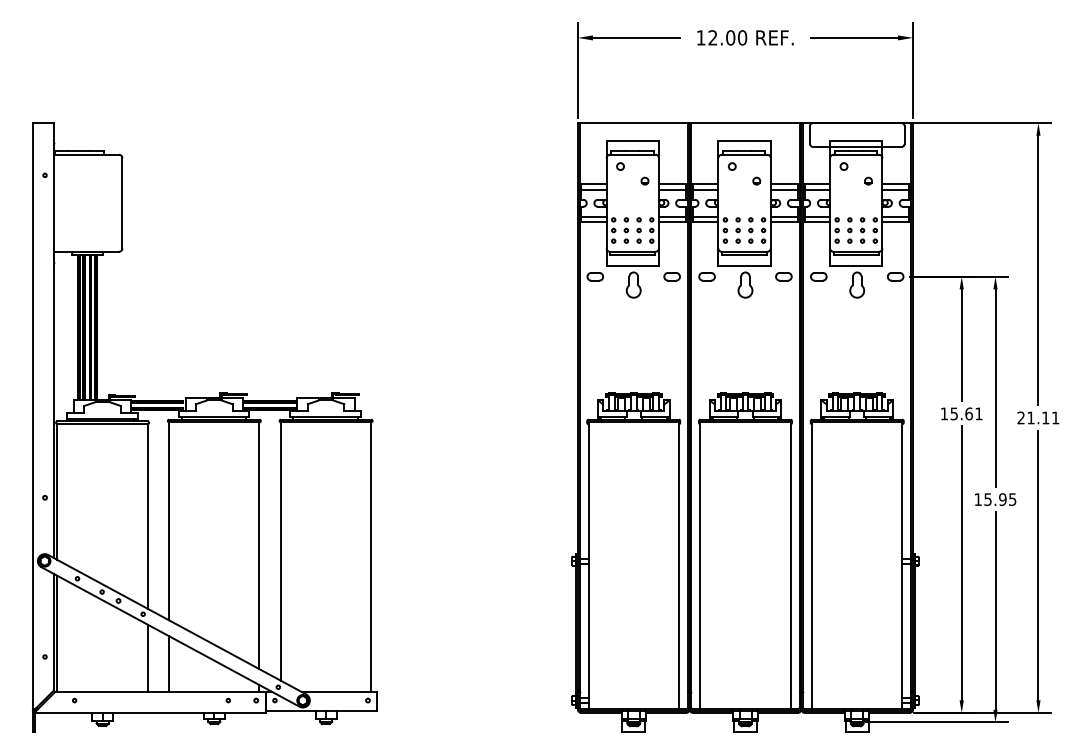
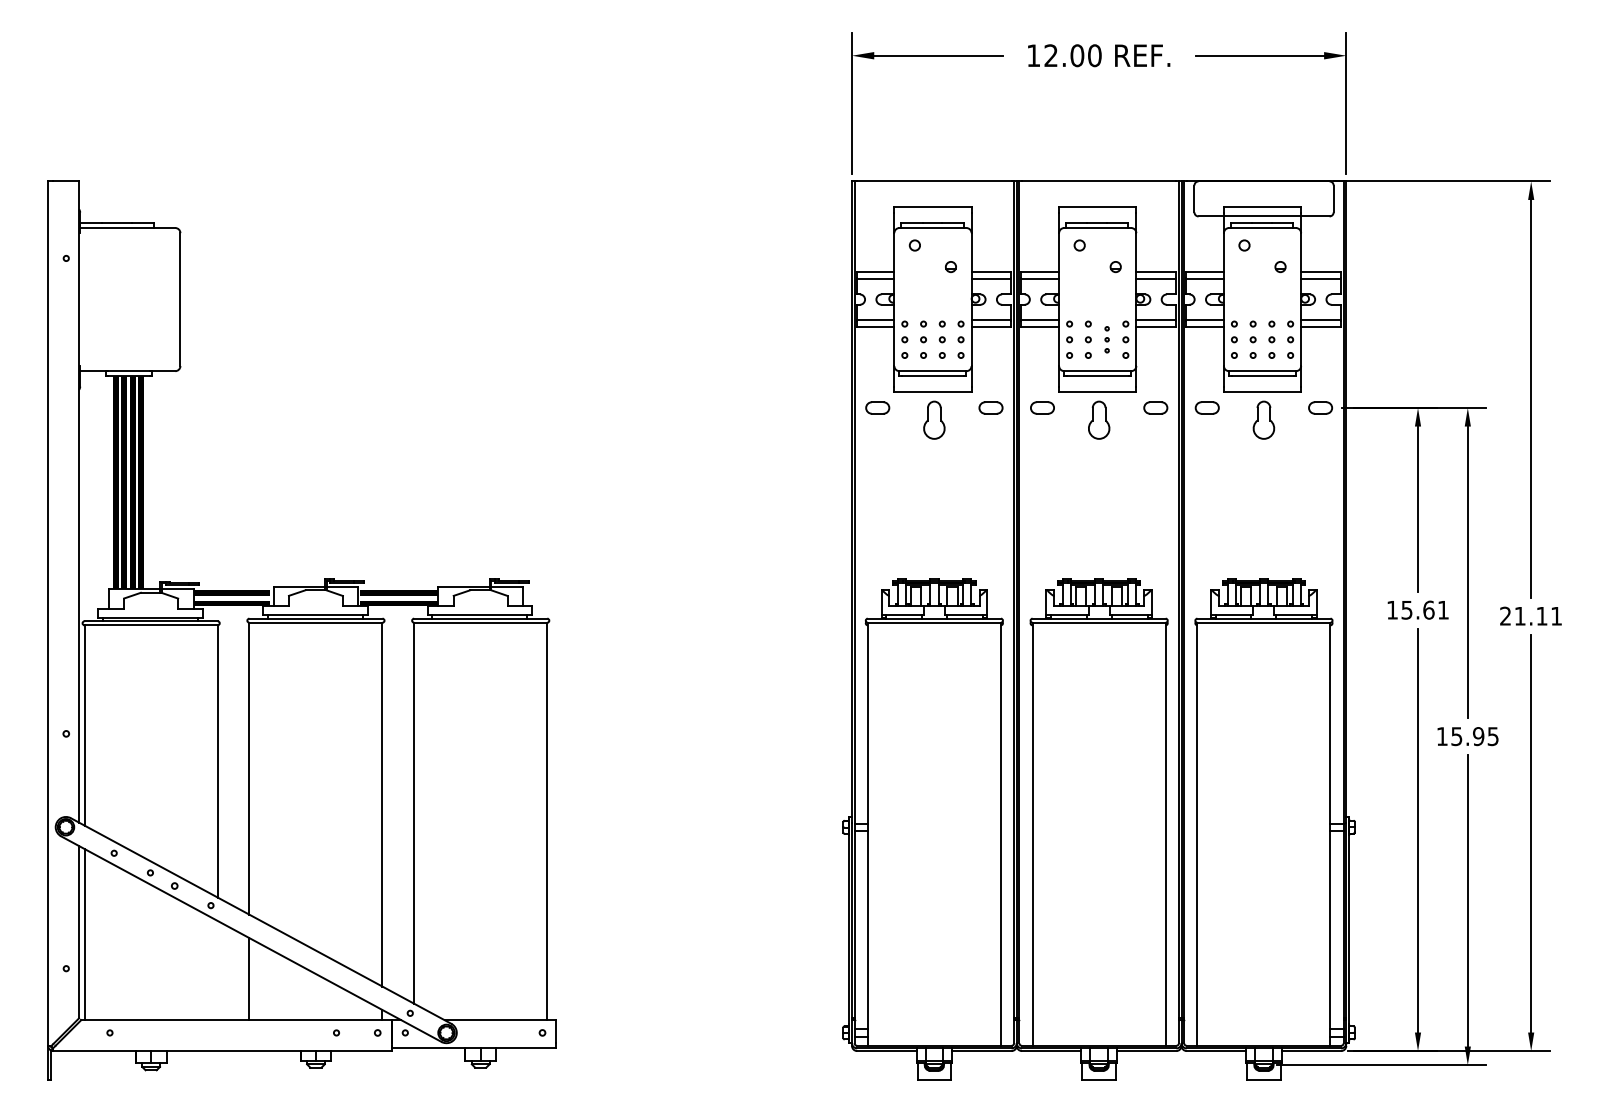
part: (750, 230) -> (1106, 339), size x0.7
line: (147, 657) -> (217, 969), removed

